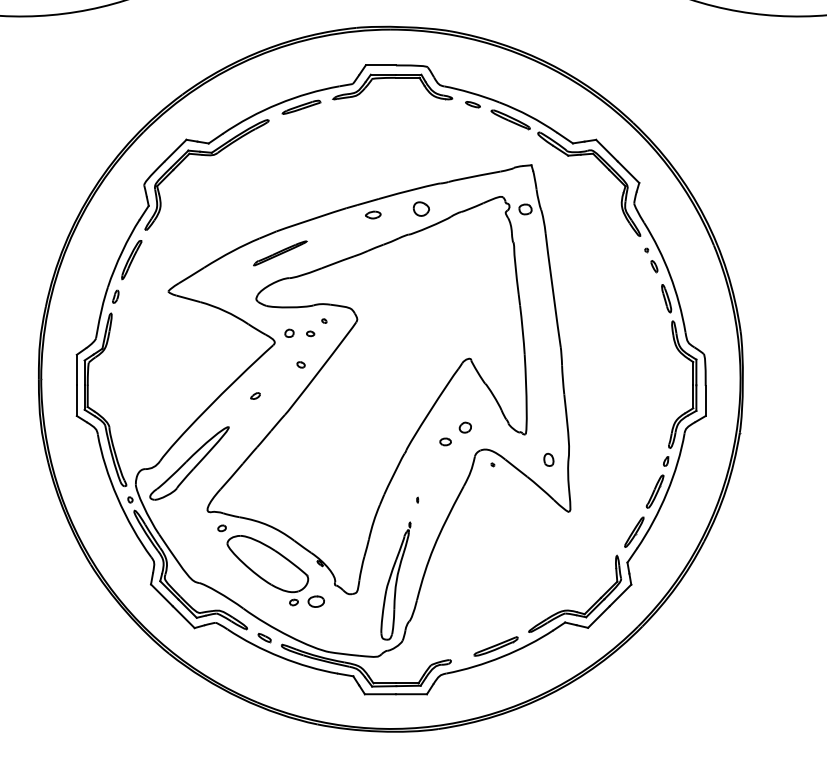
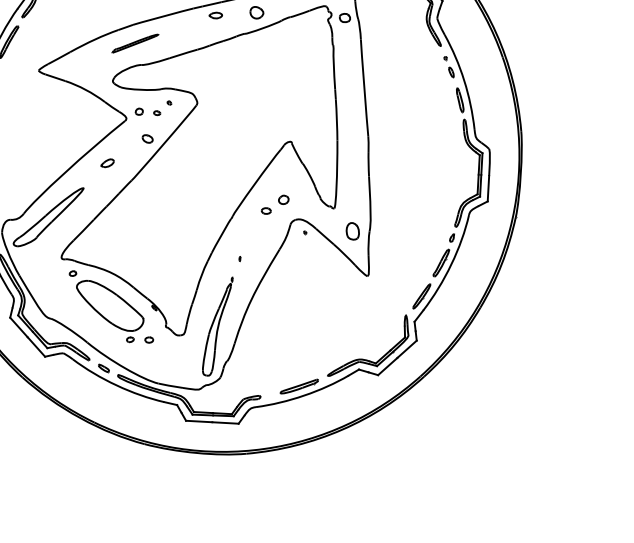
part: (300, 364) -> (147, 138), size x1.6
part: (255, 395) -> (107, 162), size x1.6
part: (548, 459) -> (352, 230), size x1.6
part: (315, 601) -> (148, 339), size x0.6

